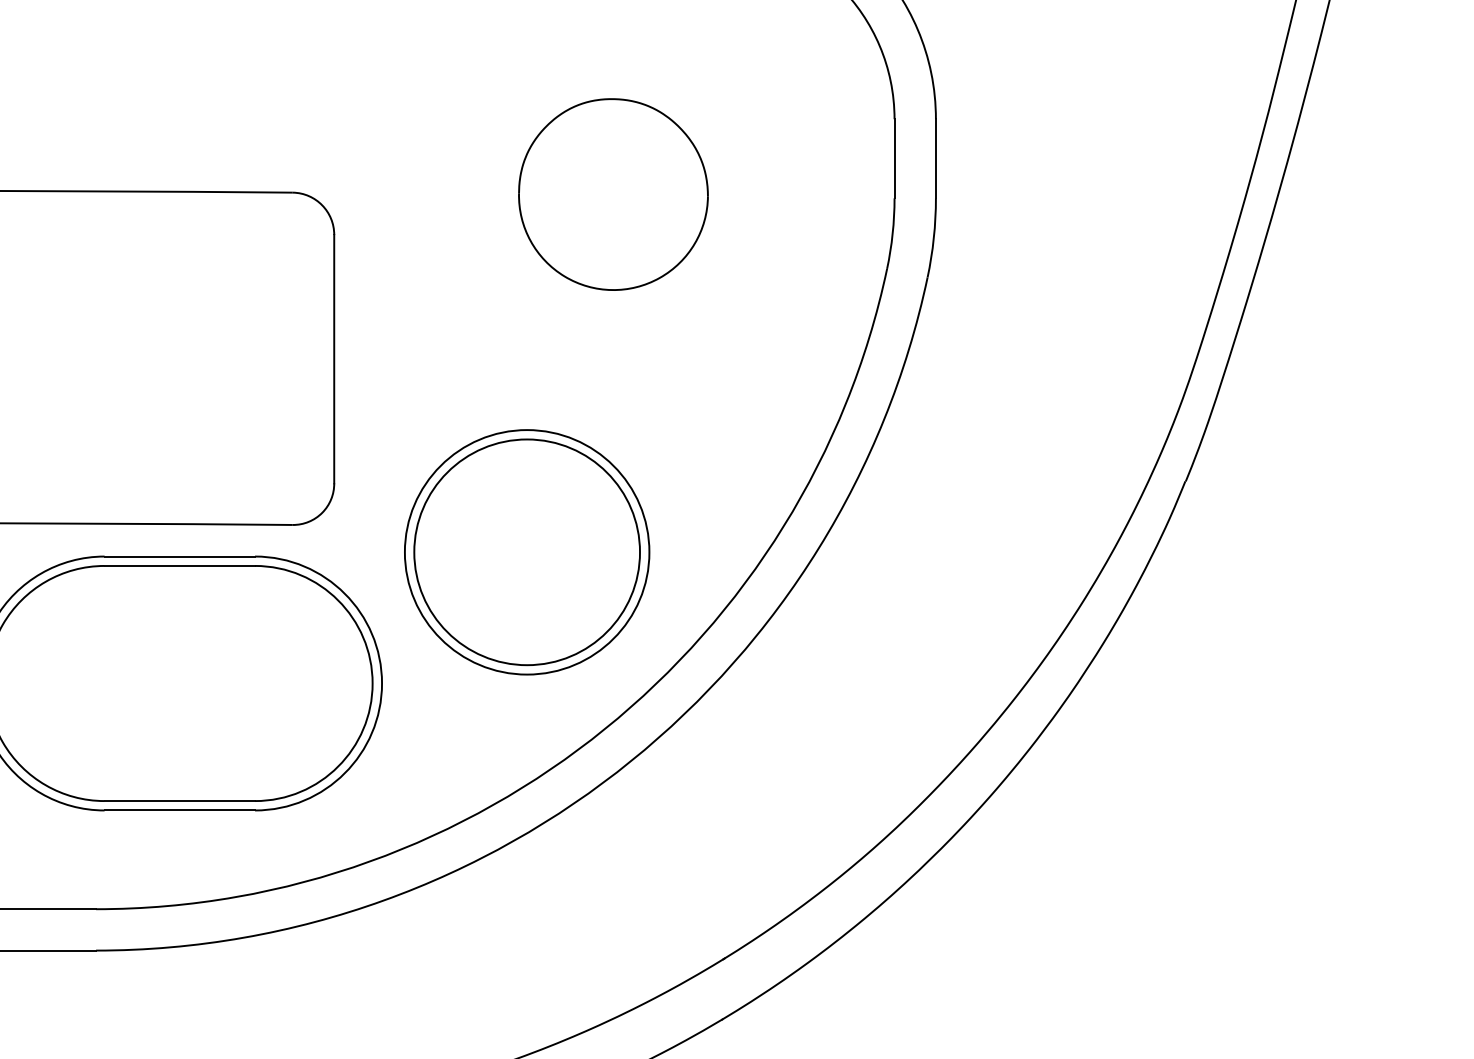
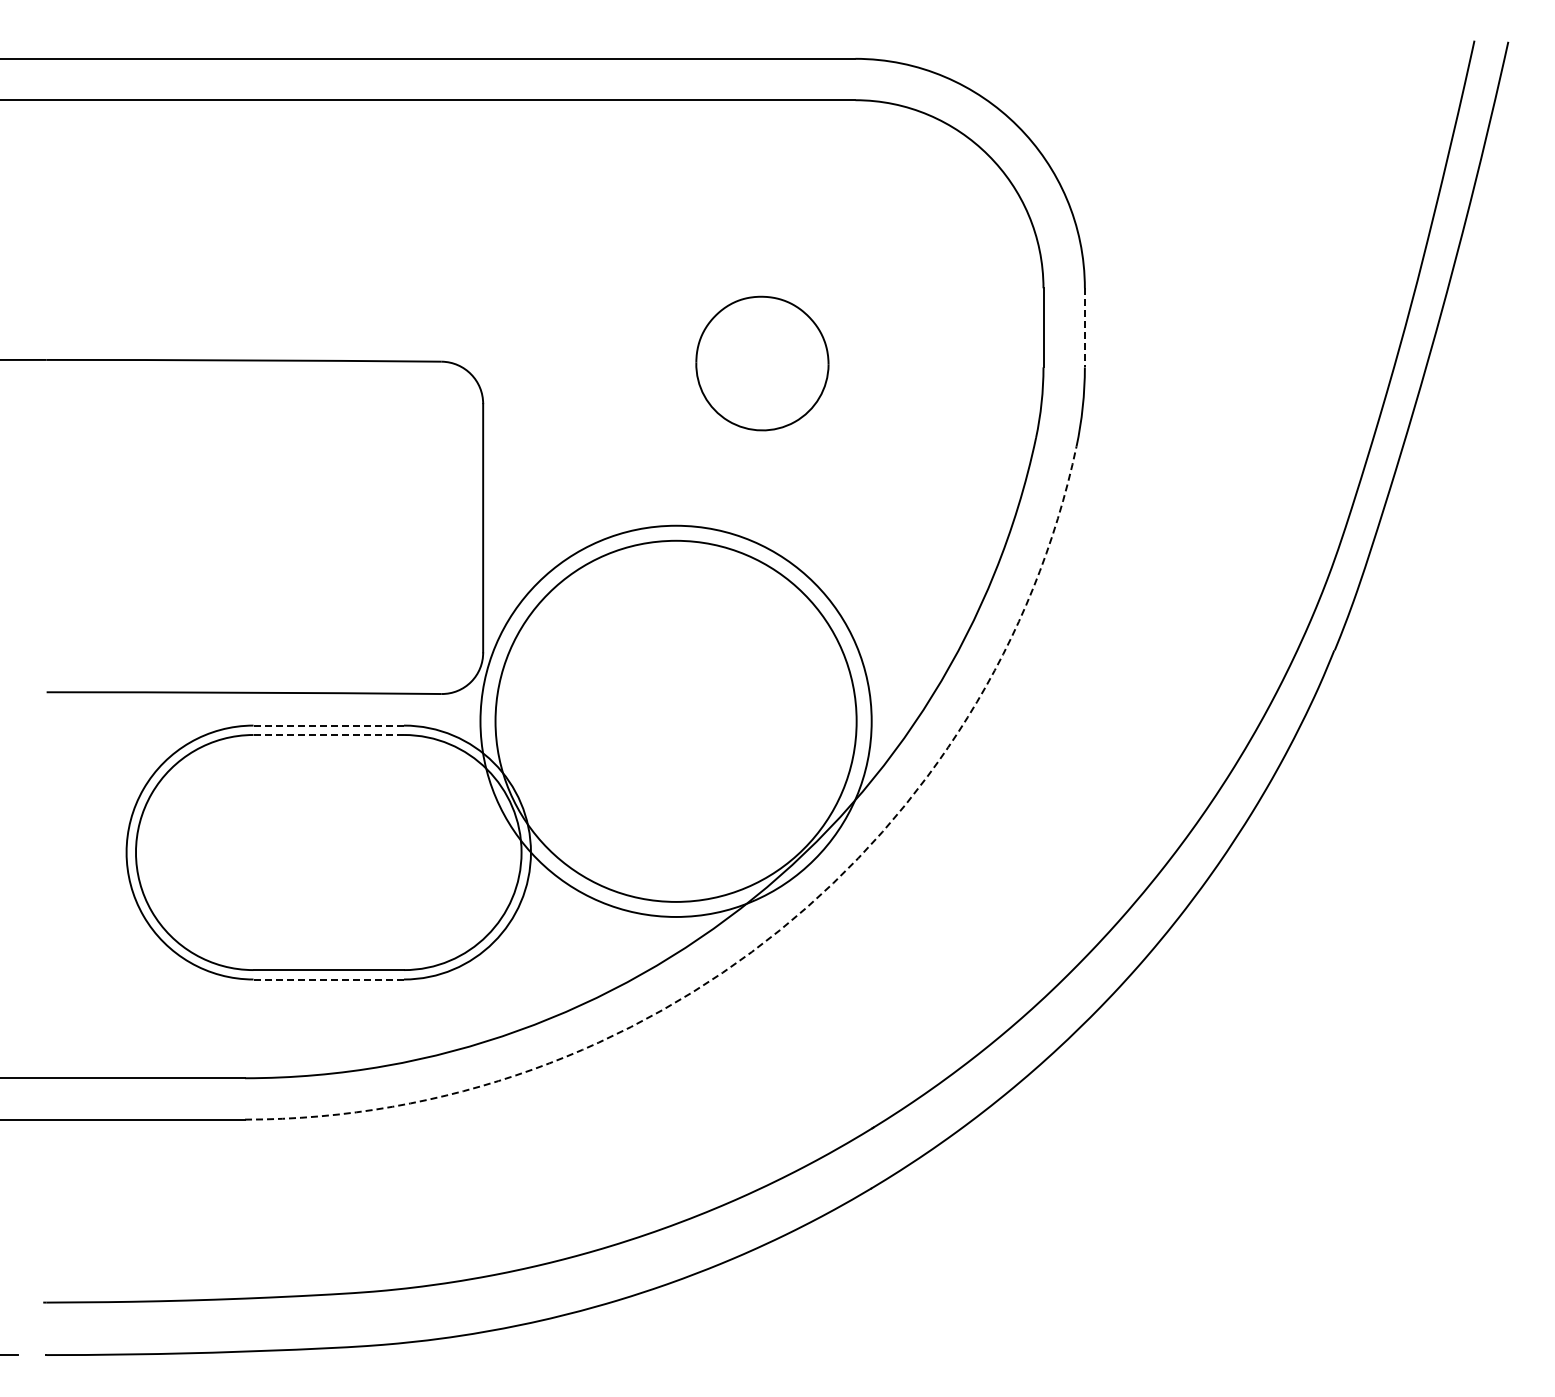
line: (935, 158) -> (1084, 327), solid -> dashed
part: (613, 194) -> (762, 363), size x0.7
circle: (526, 552) -> (675, 721), size x1.6
circle: (526, 552) -> (675, 721), size x1.6
line: (180, 556) -> (329, 725), solid -> dashed
line: (180, 566) -> (329, 735), solid -> dashed
arc: (630, 761) -> (779, 930), solid -> dashed
line: (180, 810) -> (329, 979), solid -> dashed

